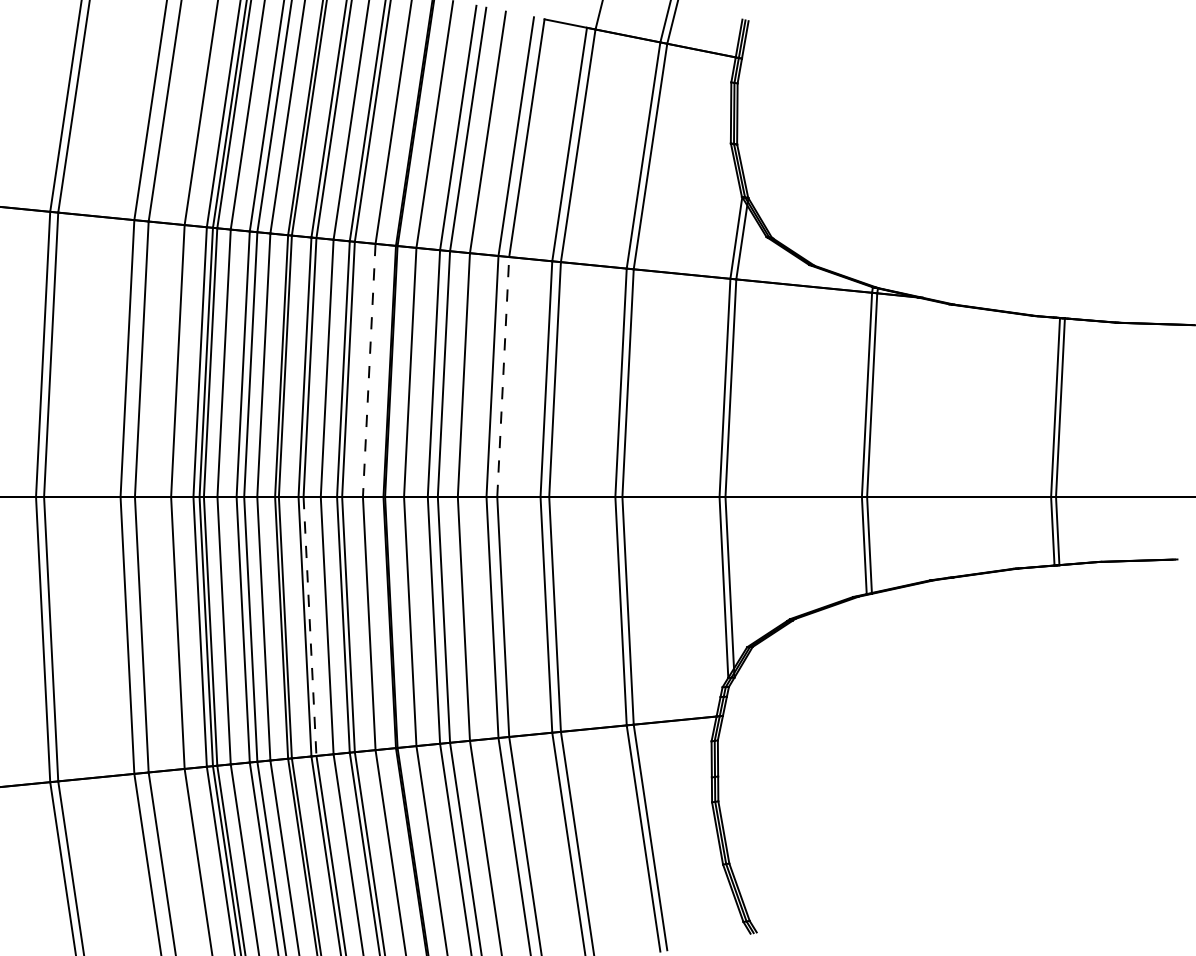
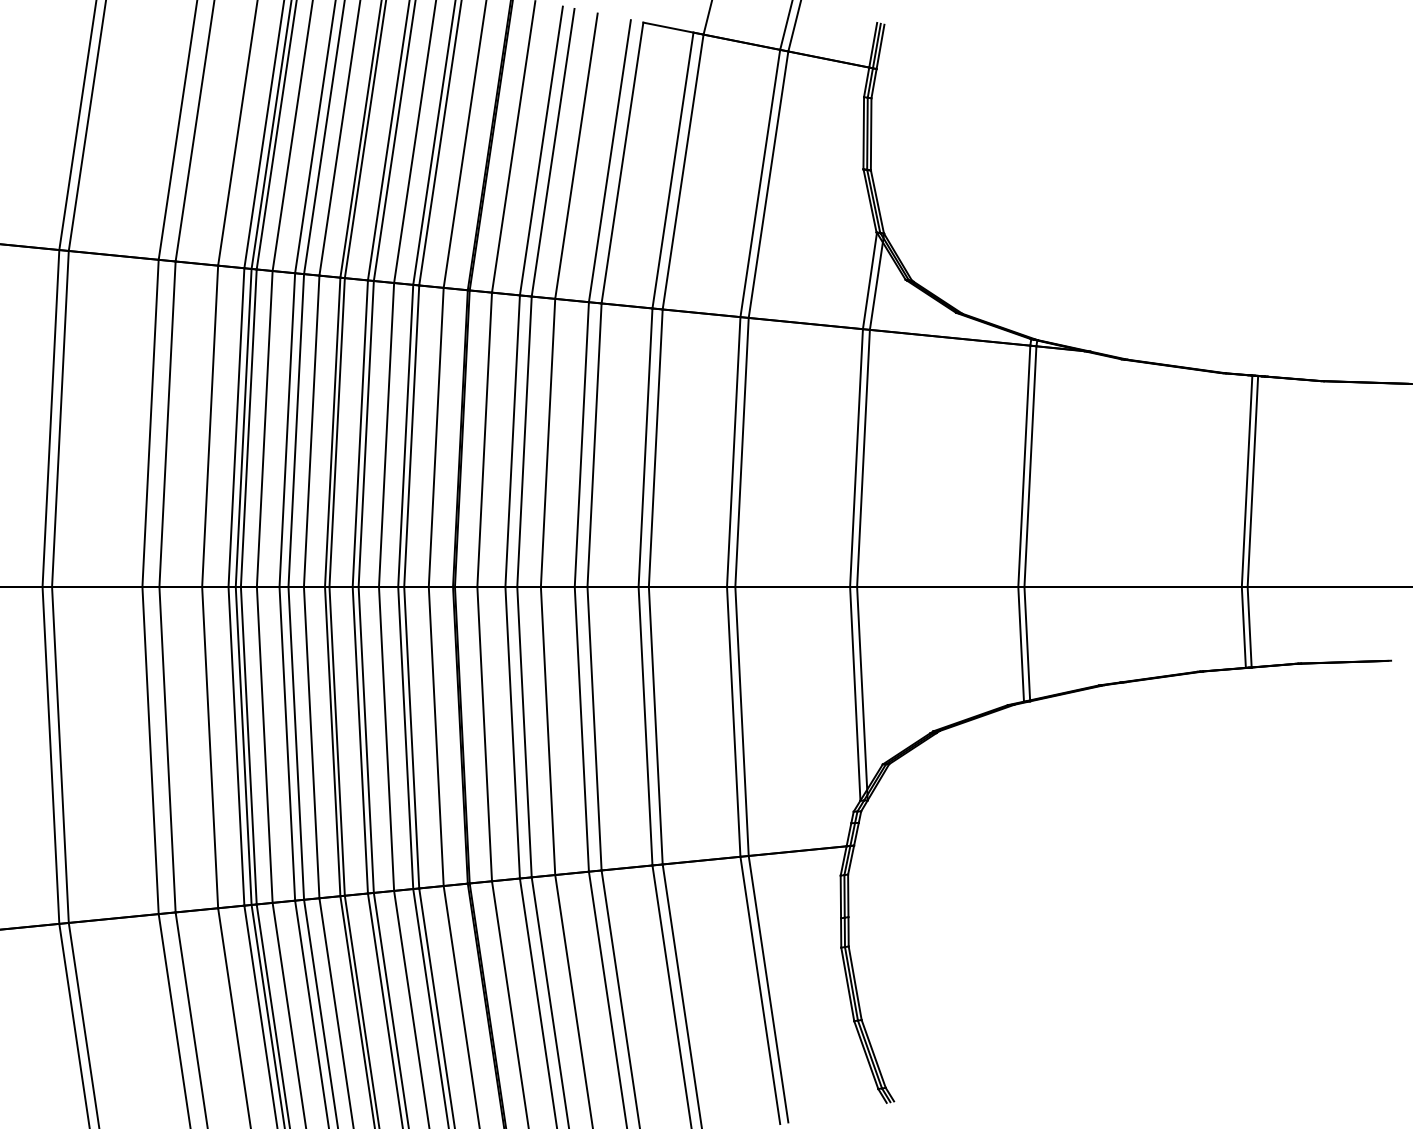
line: (369, 370) -> (436, 437), dashed -> solid
line: (503, 377) -> (594, 445), dashed -> solid
line: (310, 626) -> (366, 740), dashed -> solid

